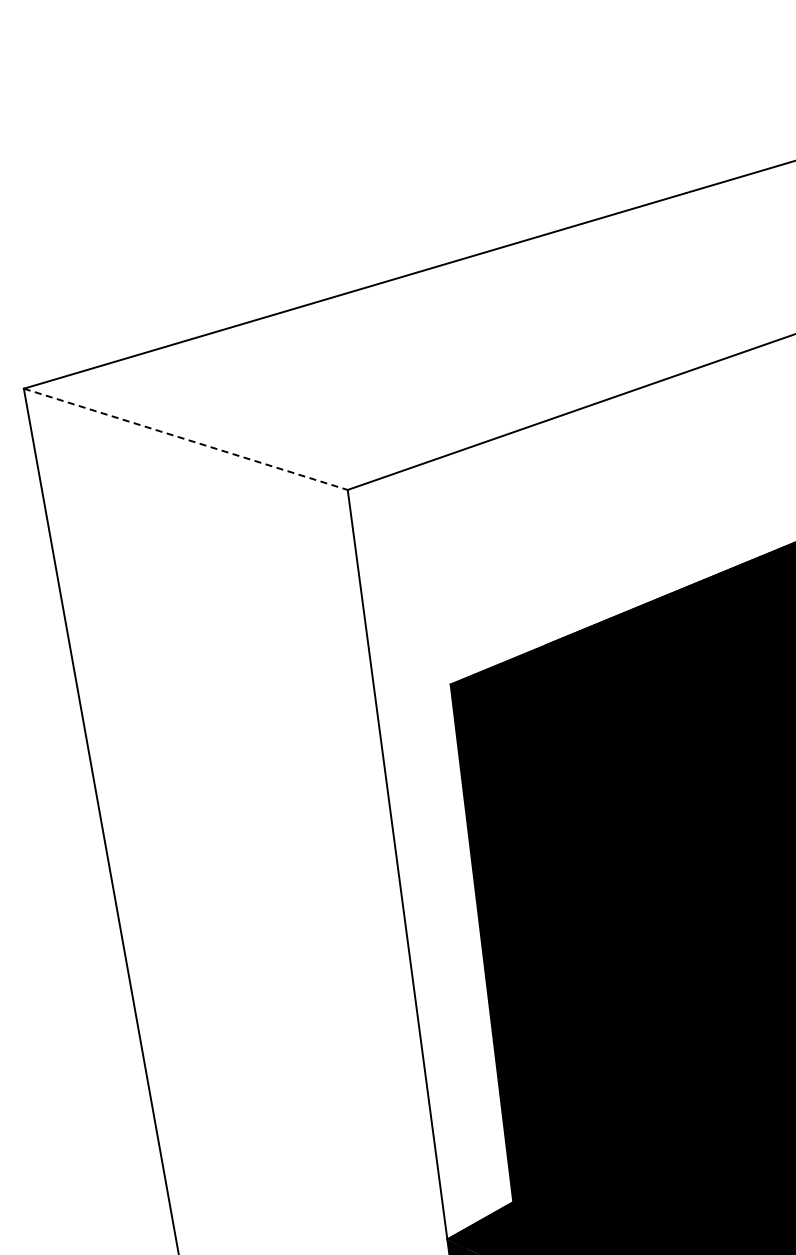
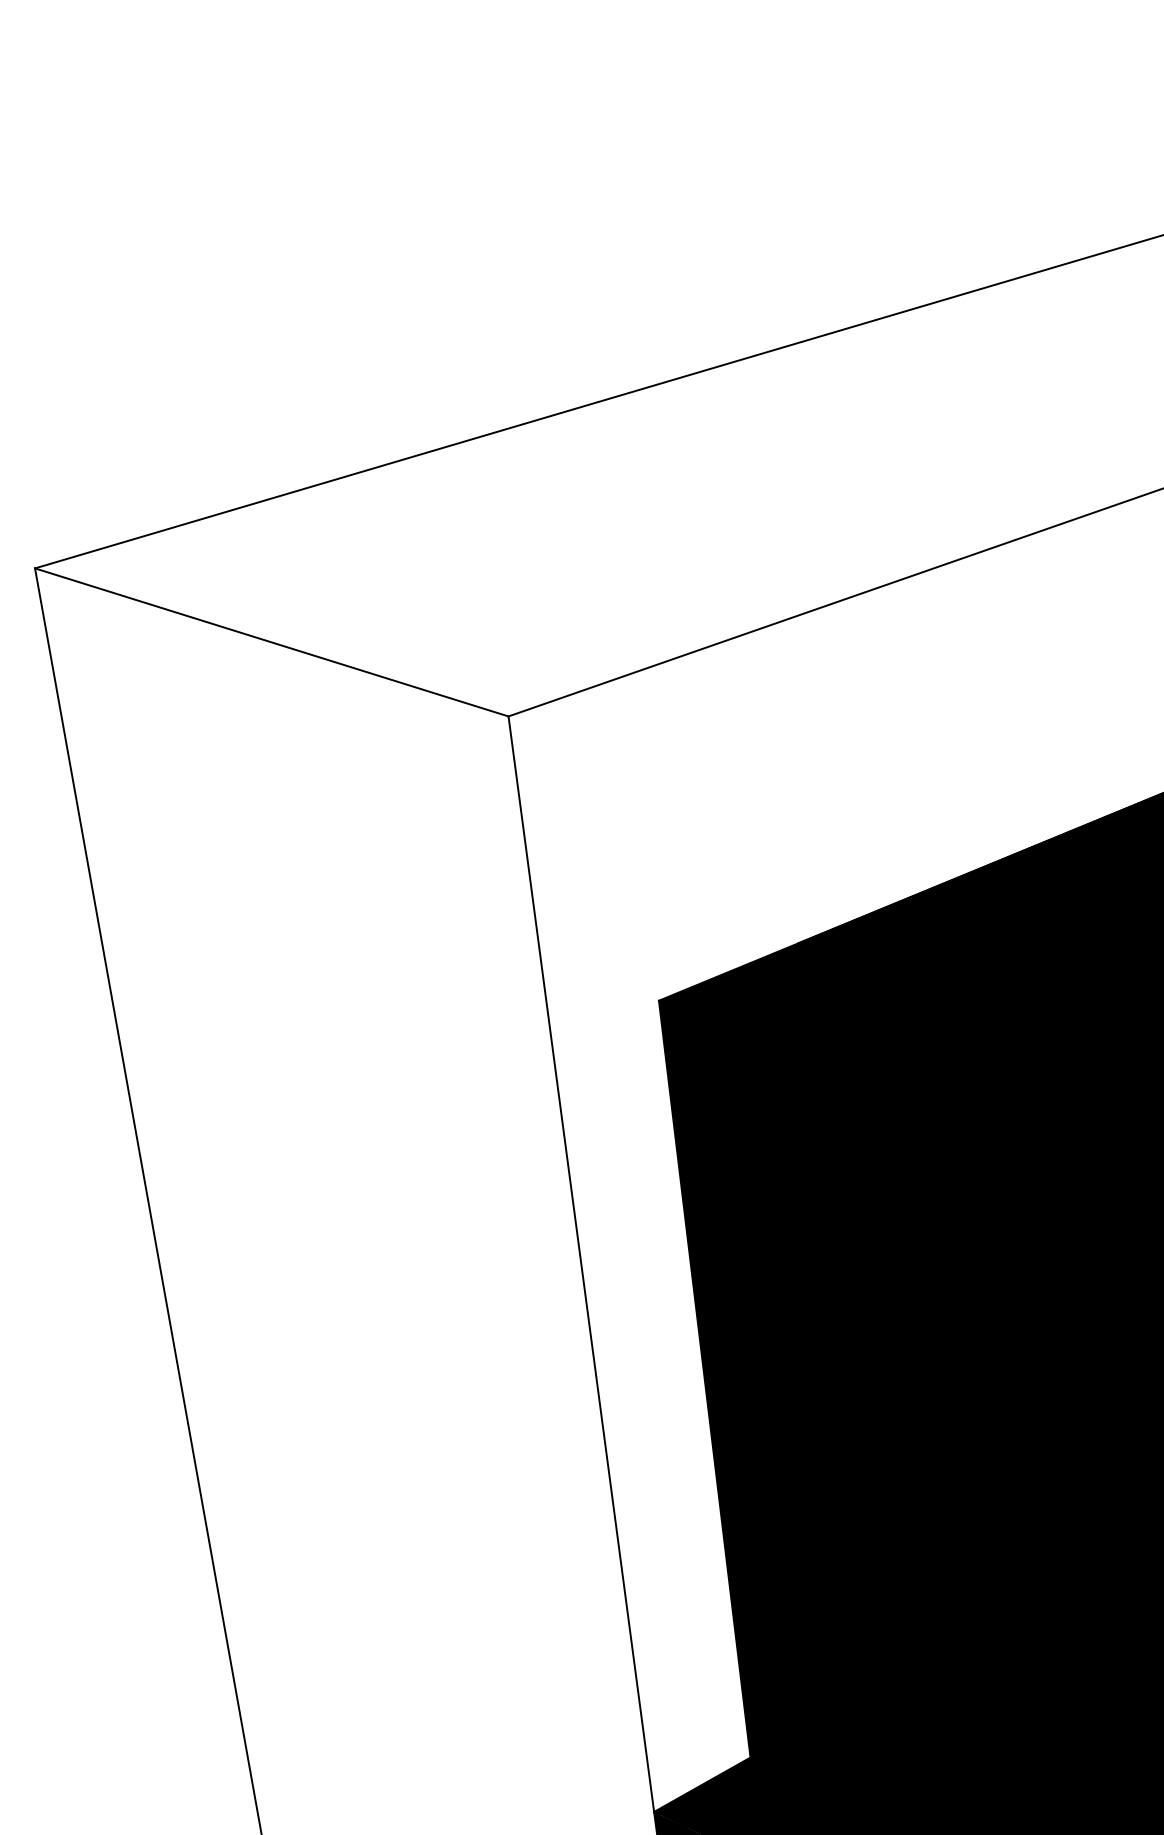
line: (185, 439) -> (271, 642), dashed -> solid

